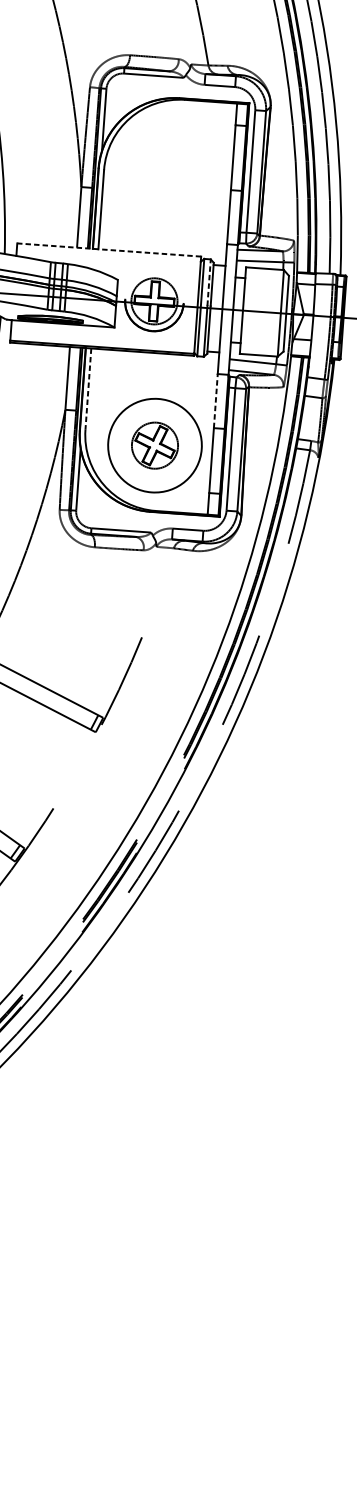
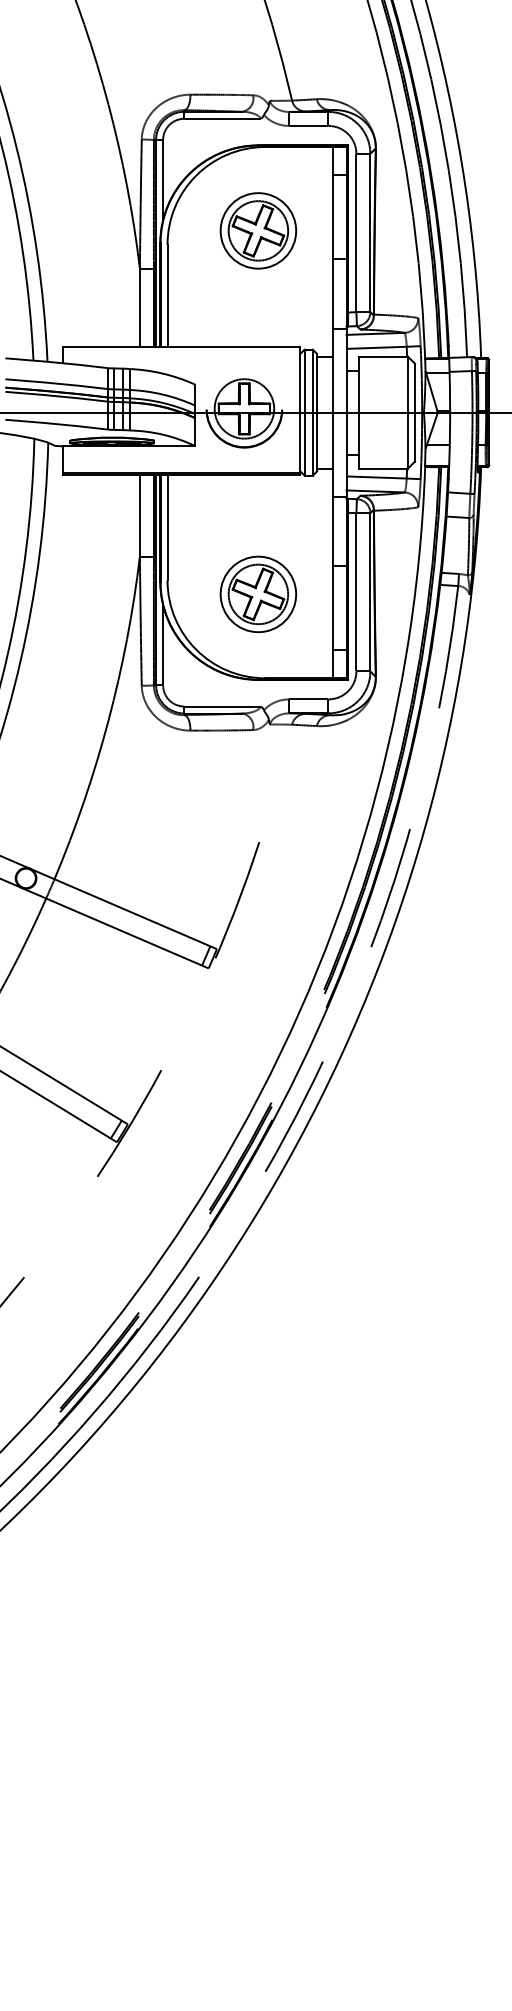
part: (175, 164) -> (258, 230), added
line: (109, 250) -> (181, 347), dashed -> solid
line: (208, 282) -> (312, 379), dashed -> solid
line: (88, 388) -> (167, 527), dashed -> solid
line: (215, 401) -> (332, 531), dashed -> solid
circle: (155, 445) -> (258, 594), size x0.62

